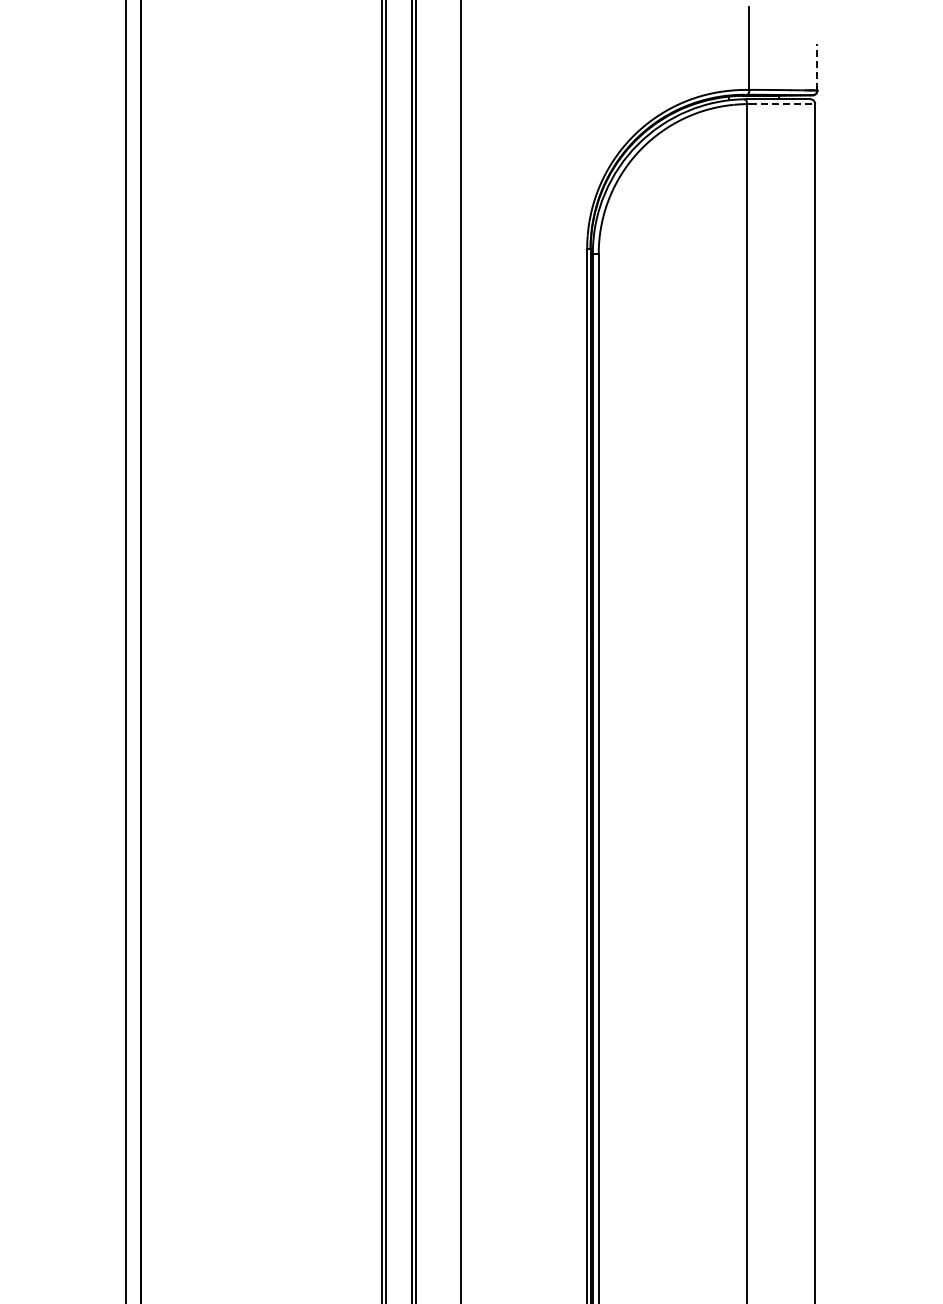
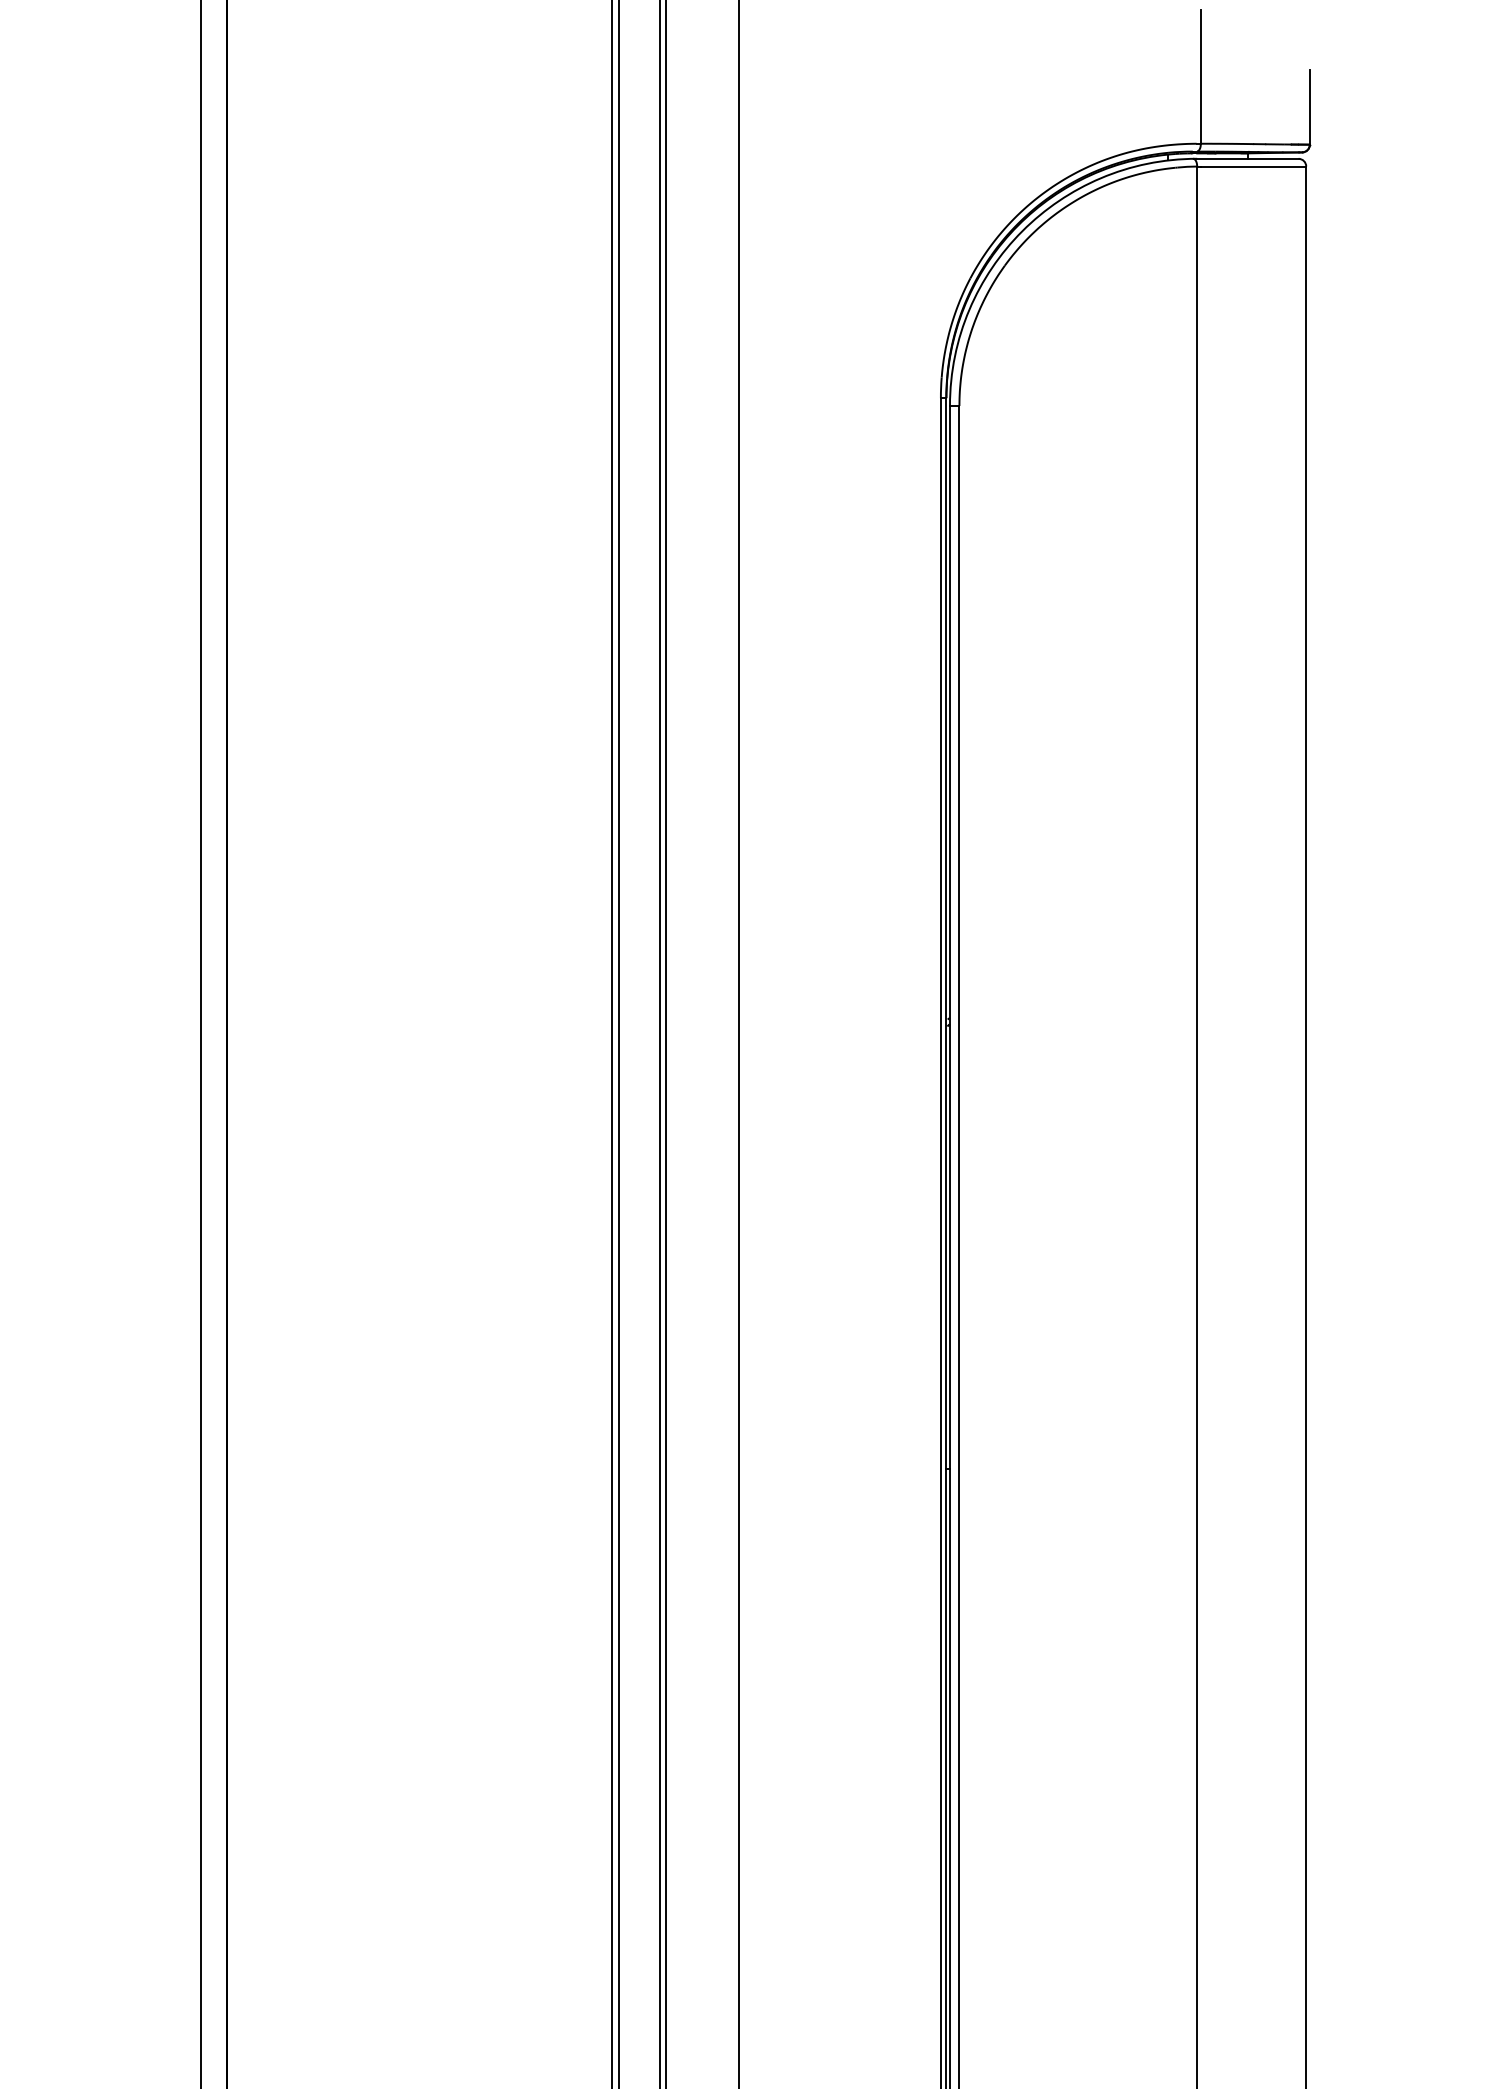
line: (817, 66) -> (1309, 106), dashed -> solid
line: (782, 104) -> (1253, 167), dashed -> solid

